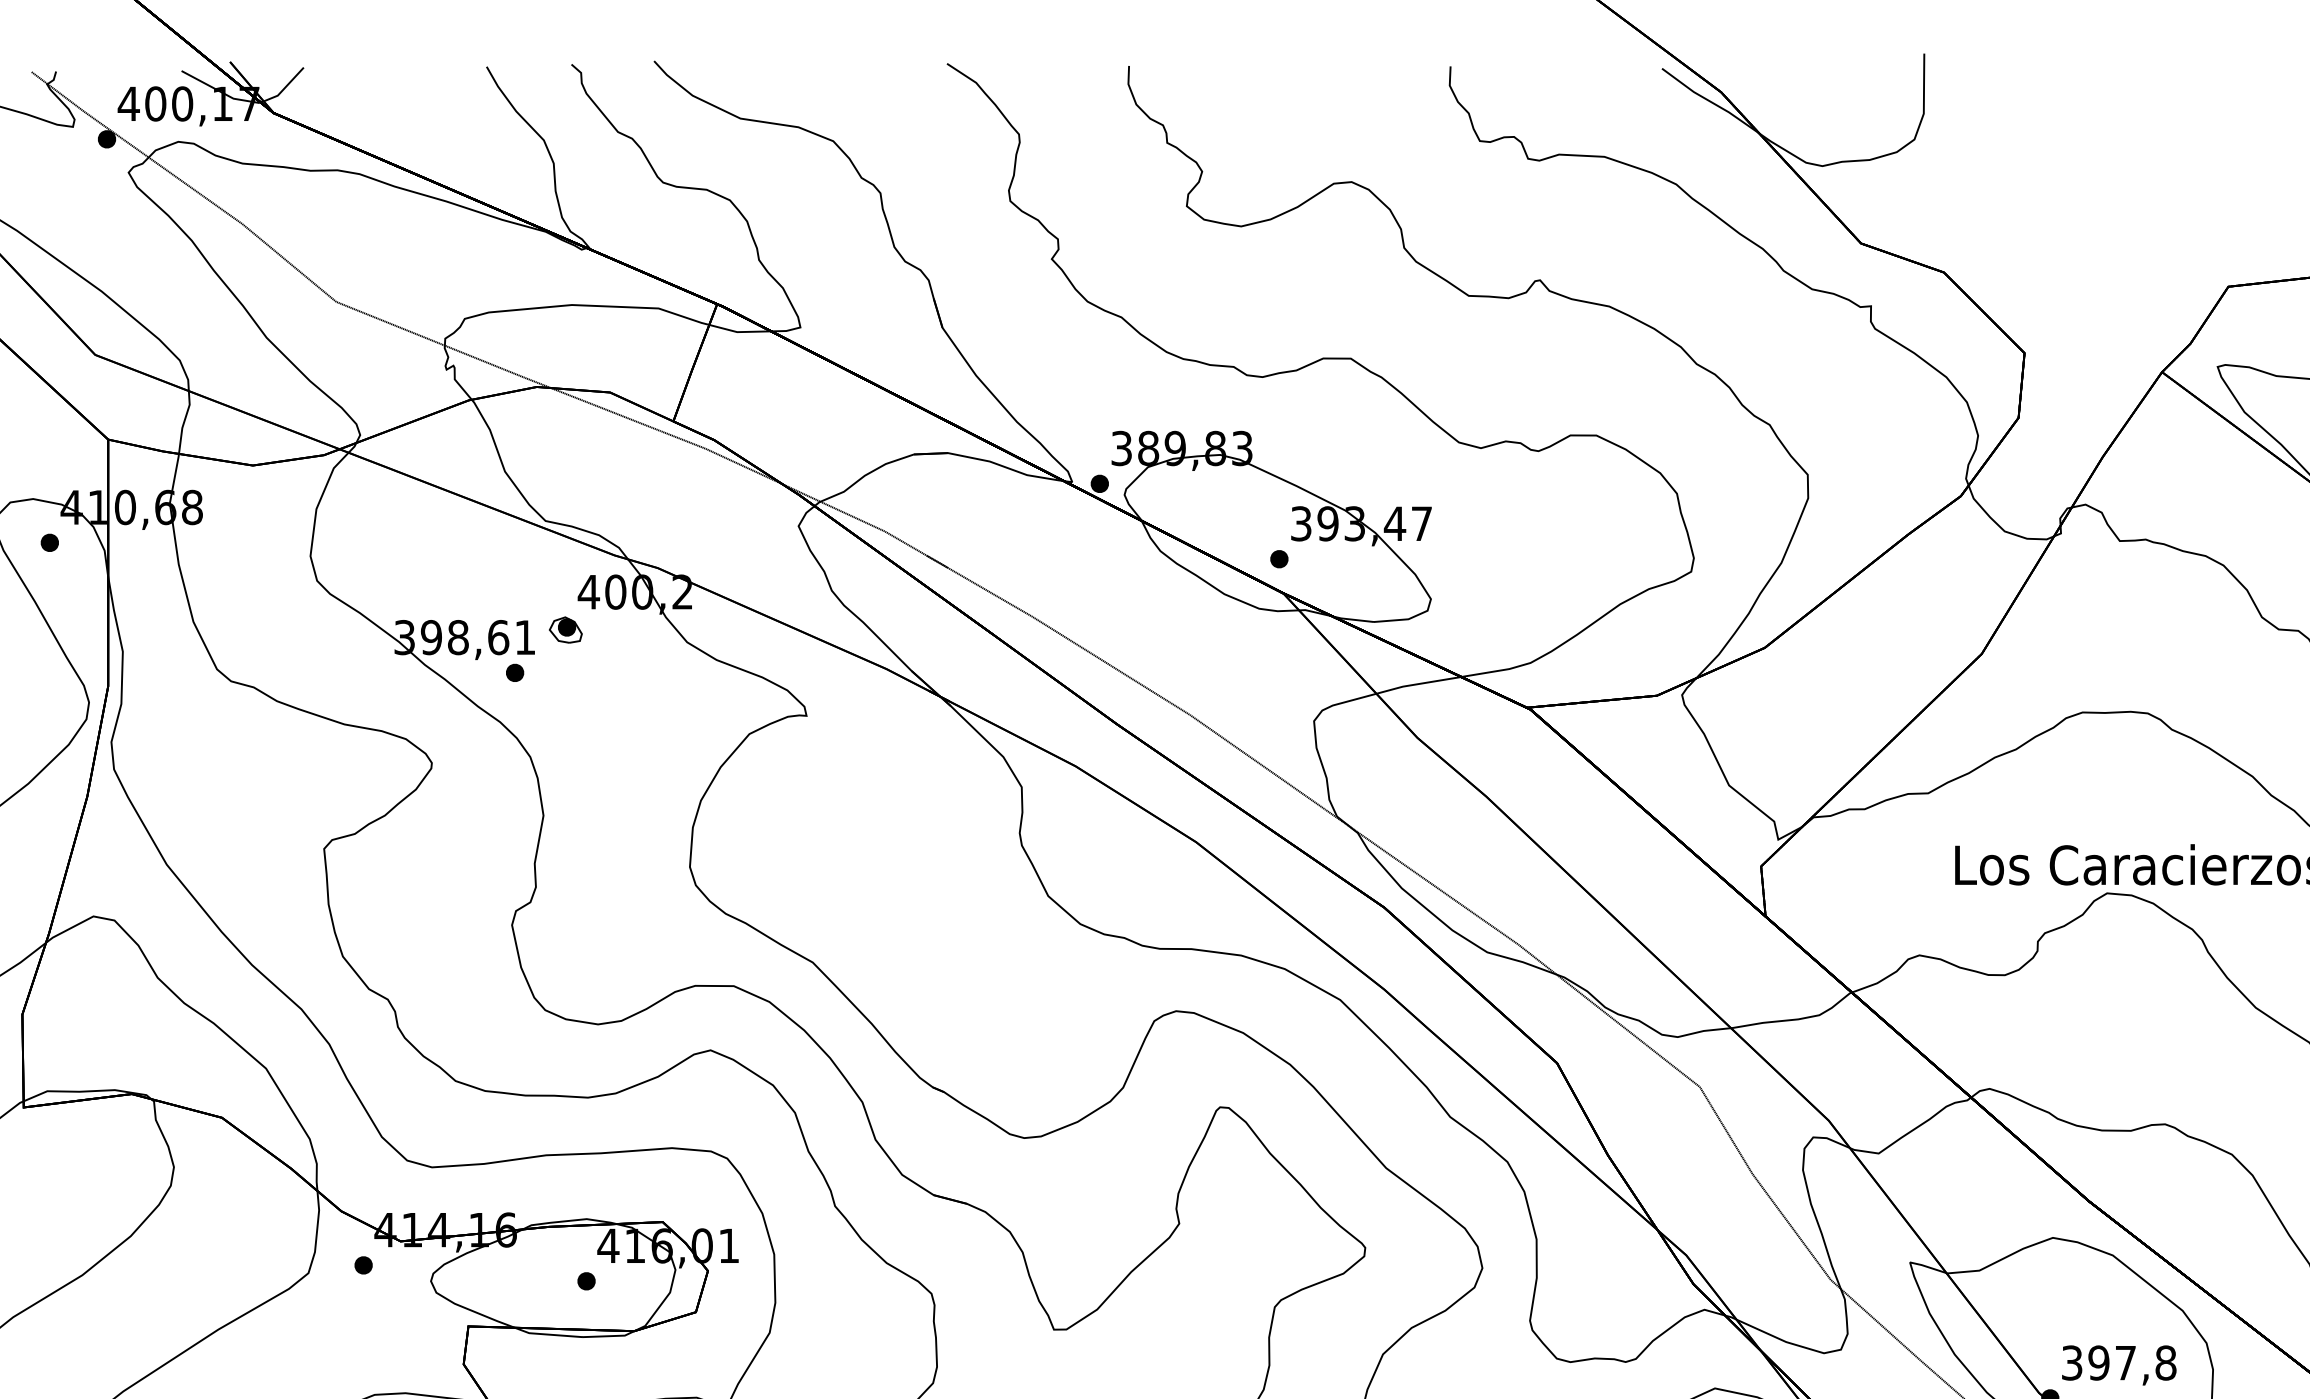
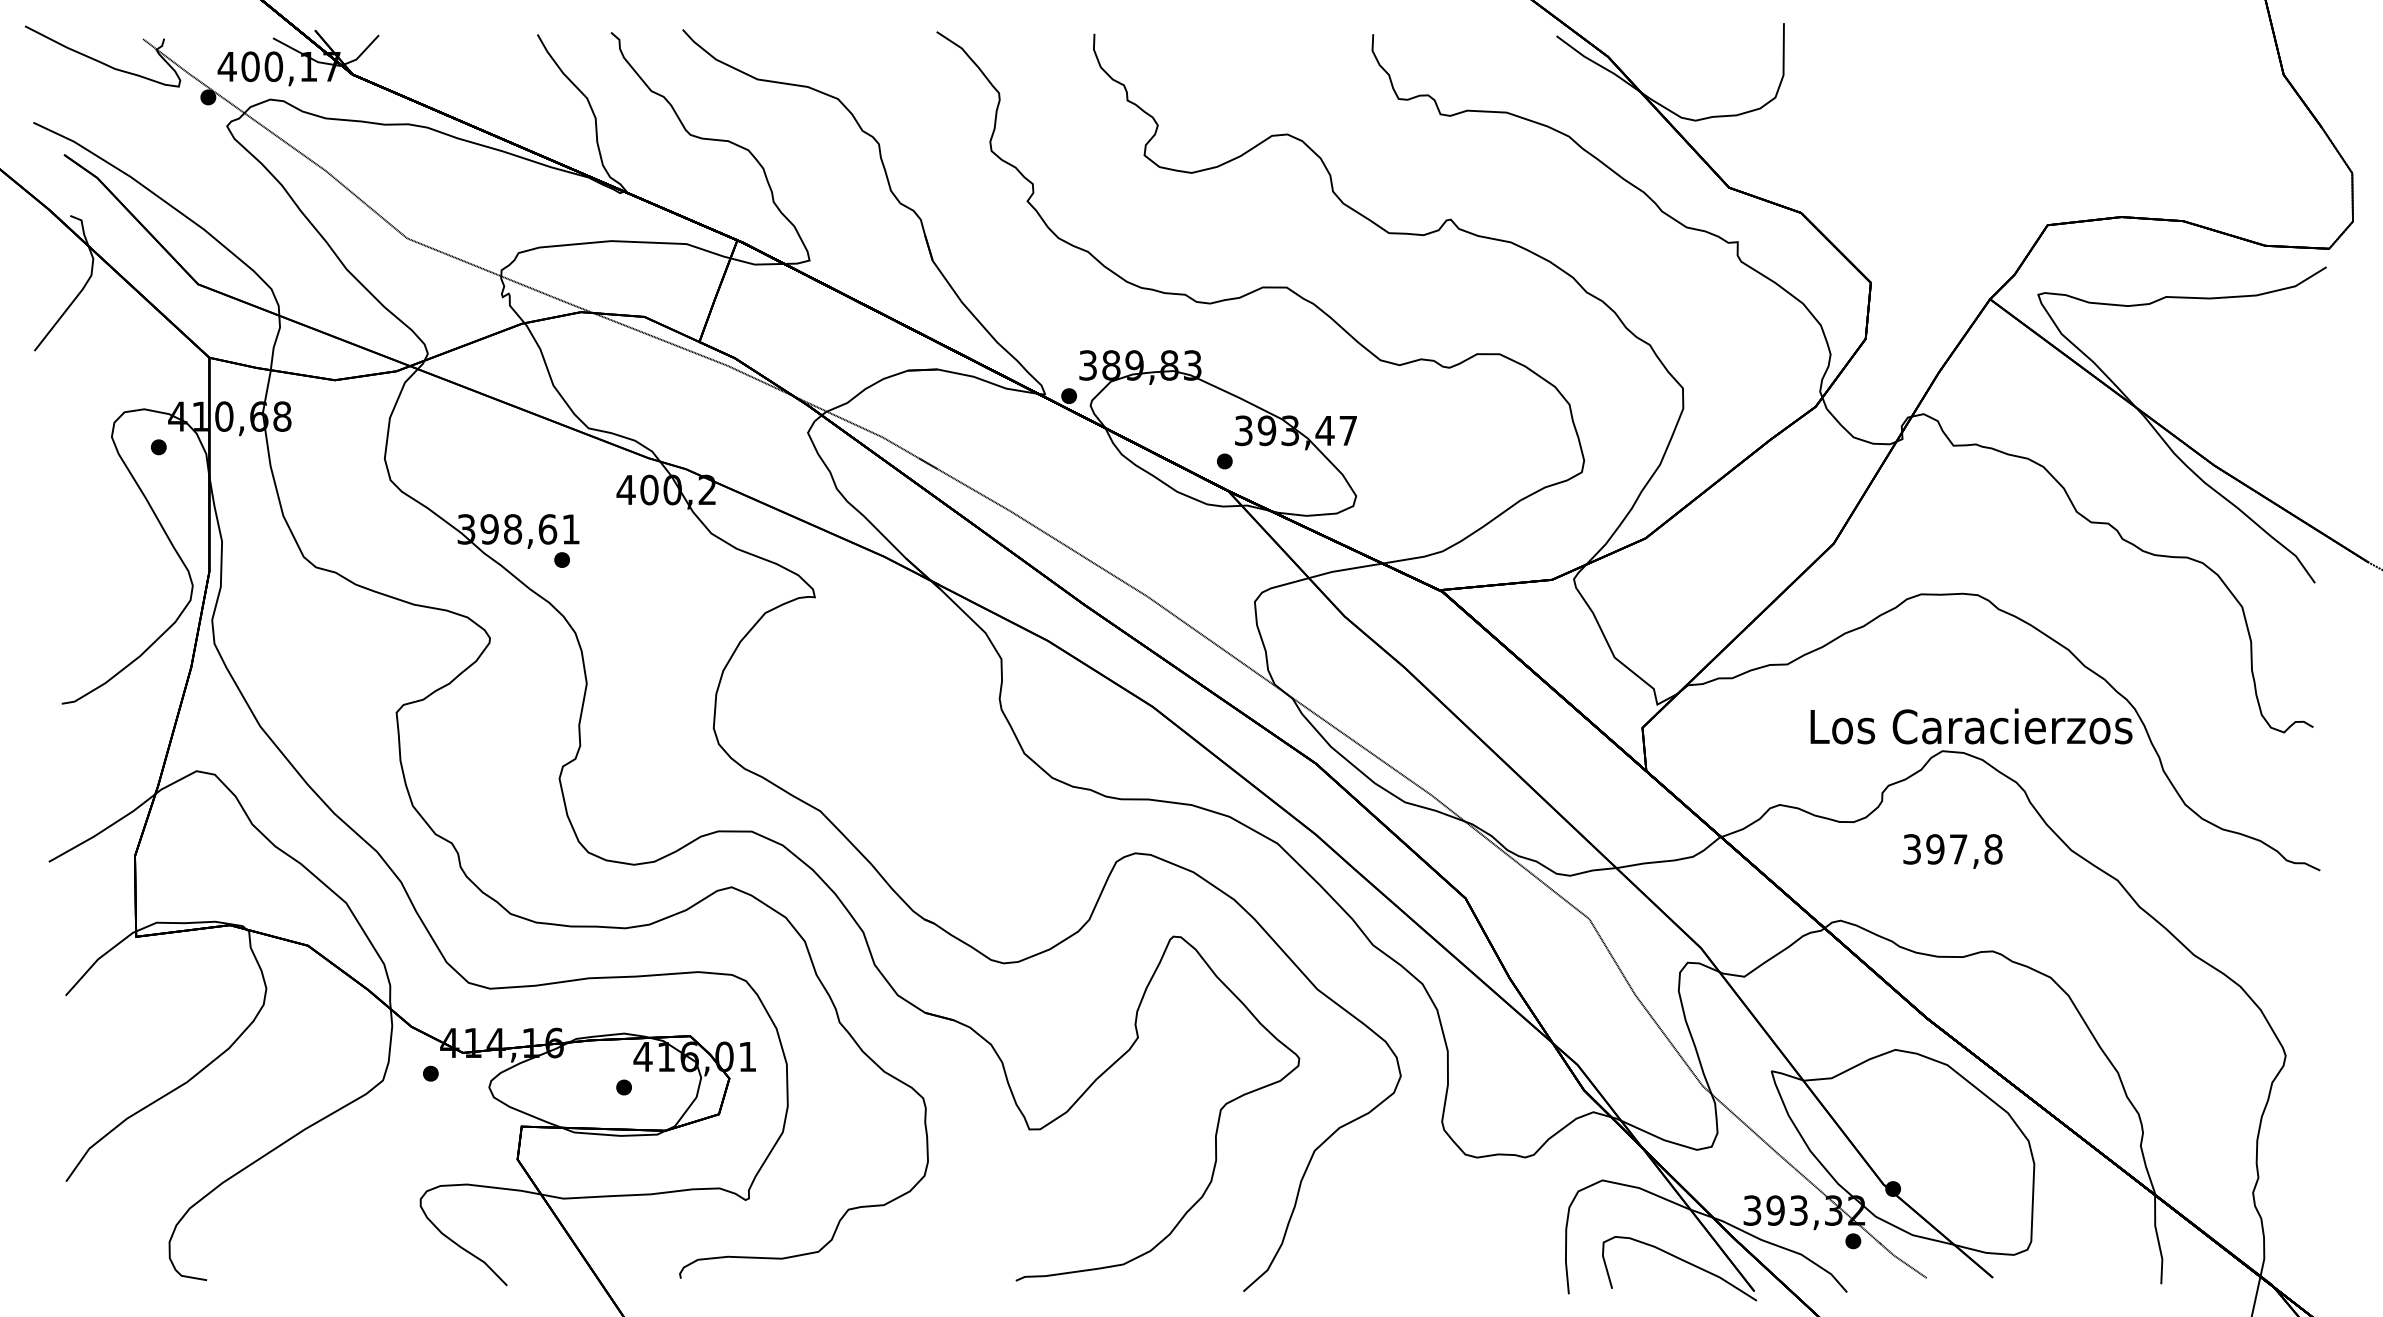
part: (565, 629) -> (605, 522), removed
text: (2118, 1365) -> (1952, 851), moved

